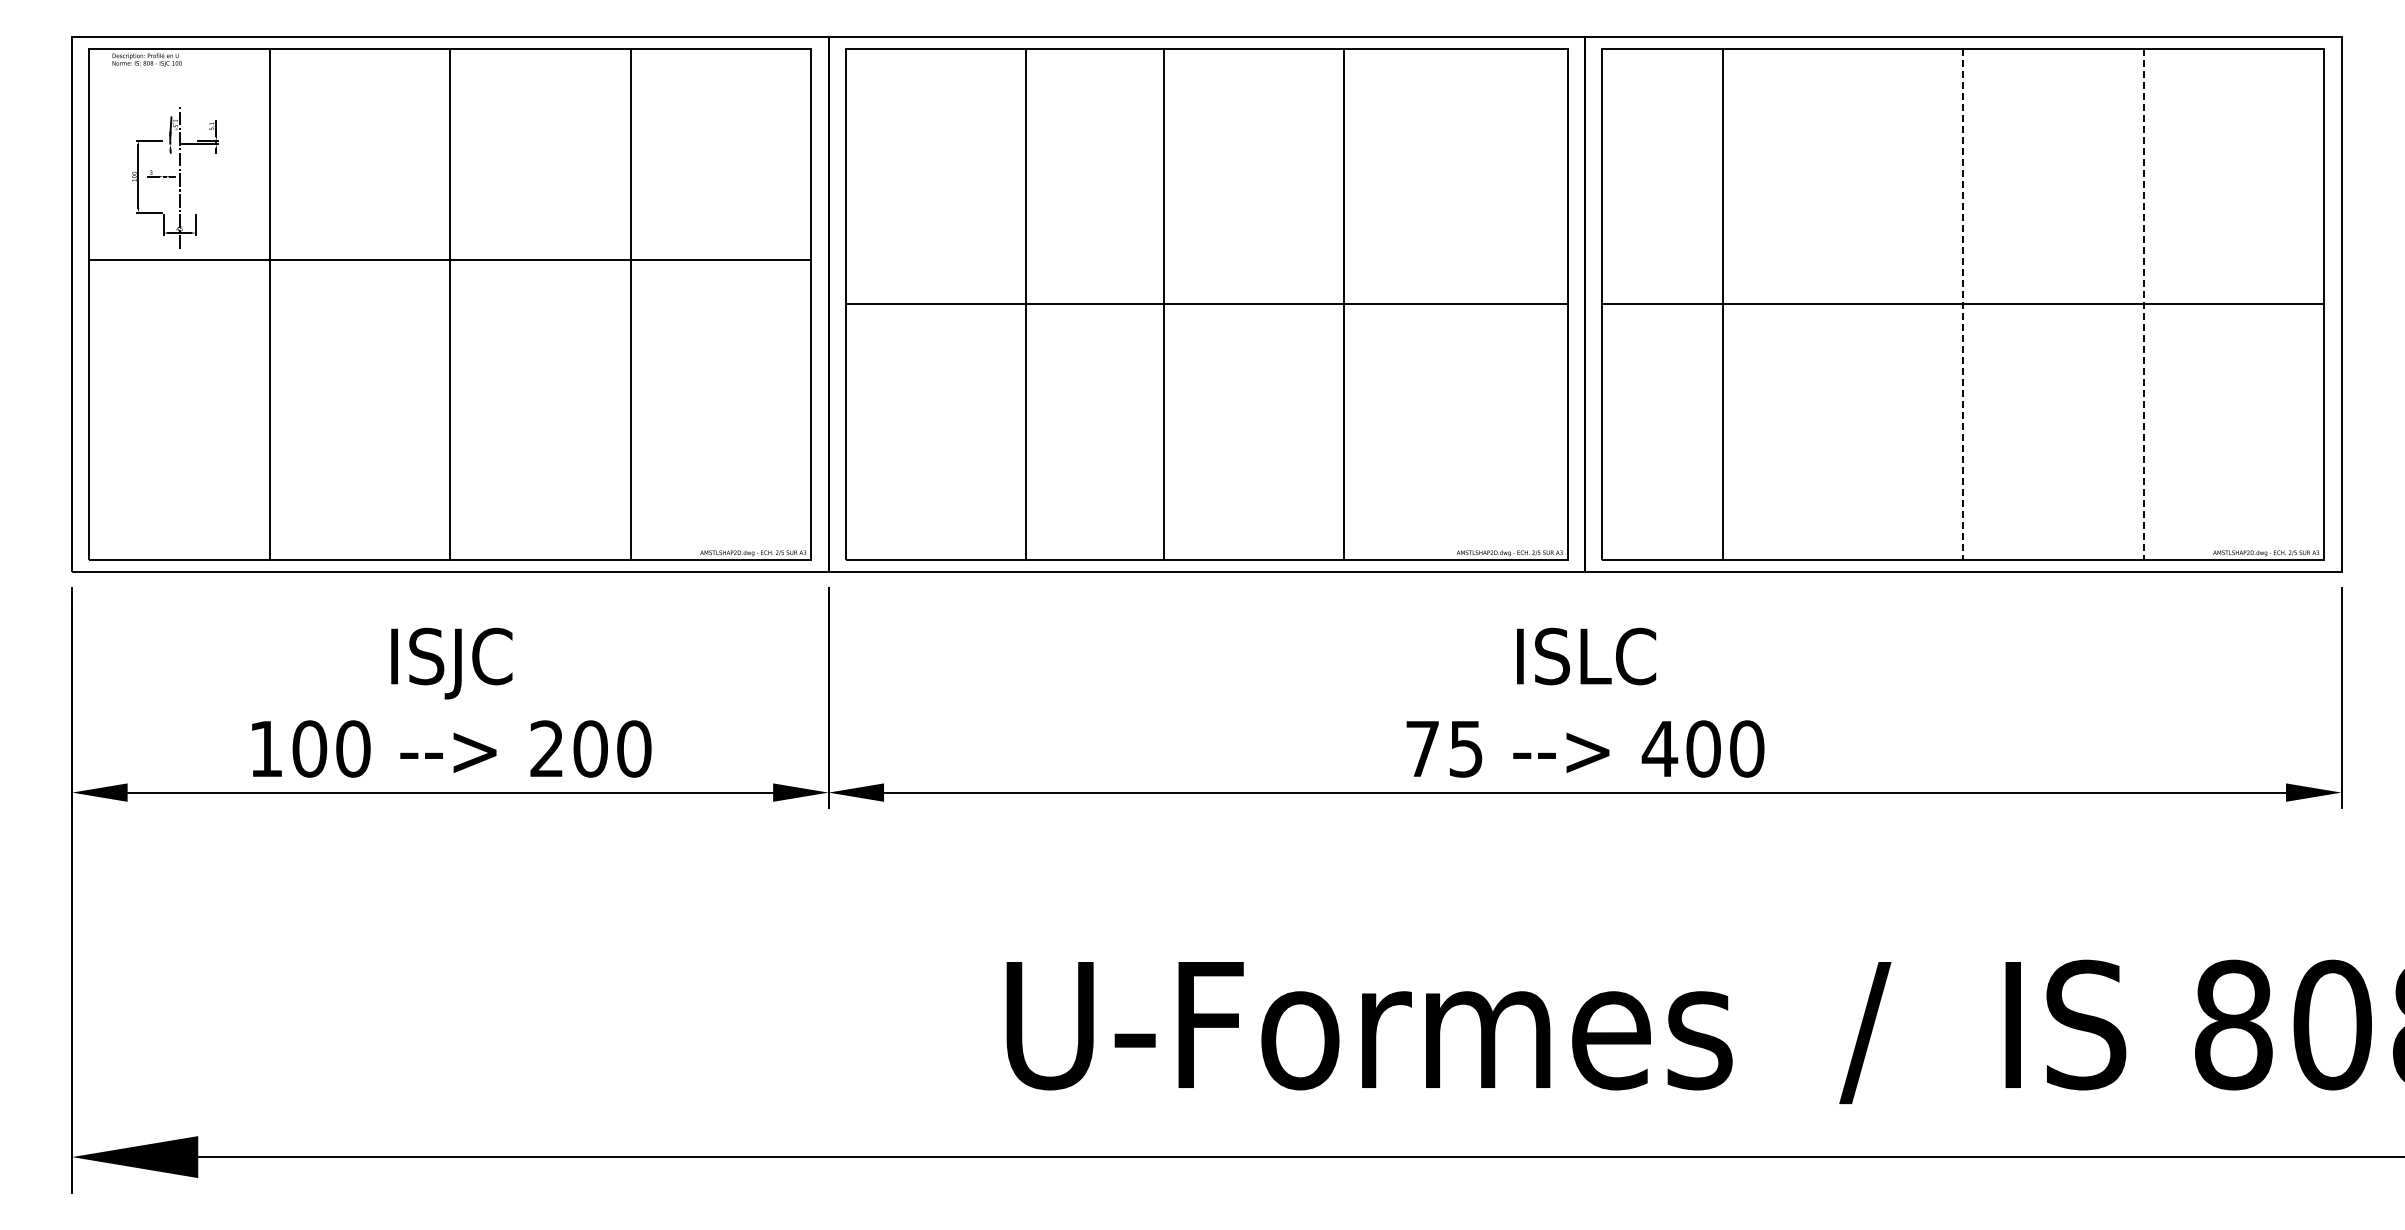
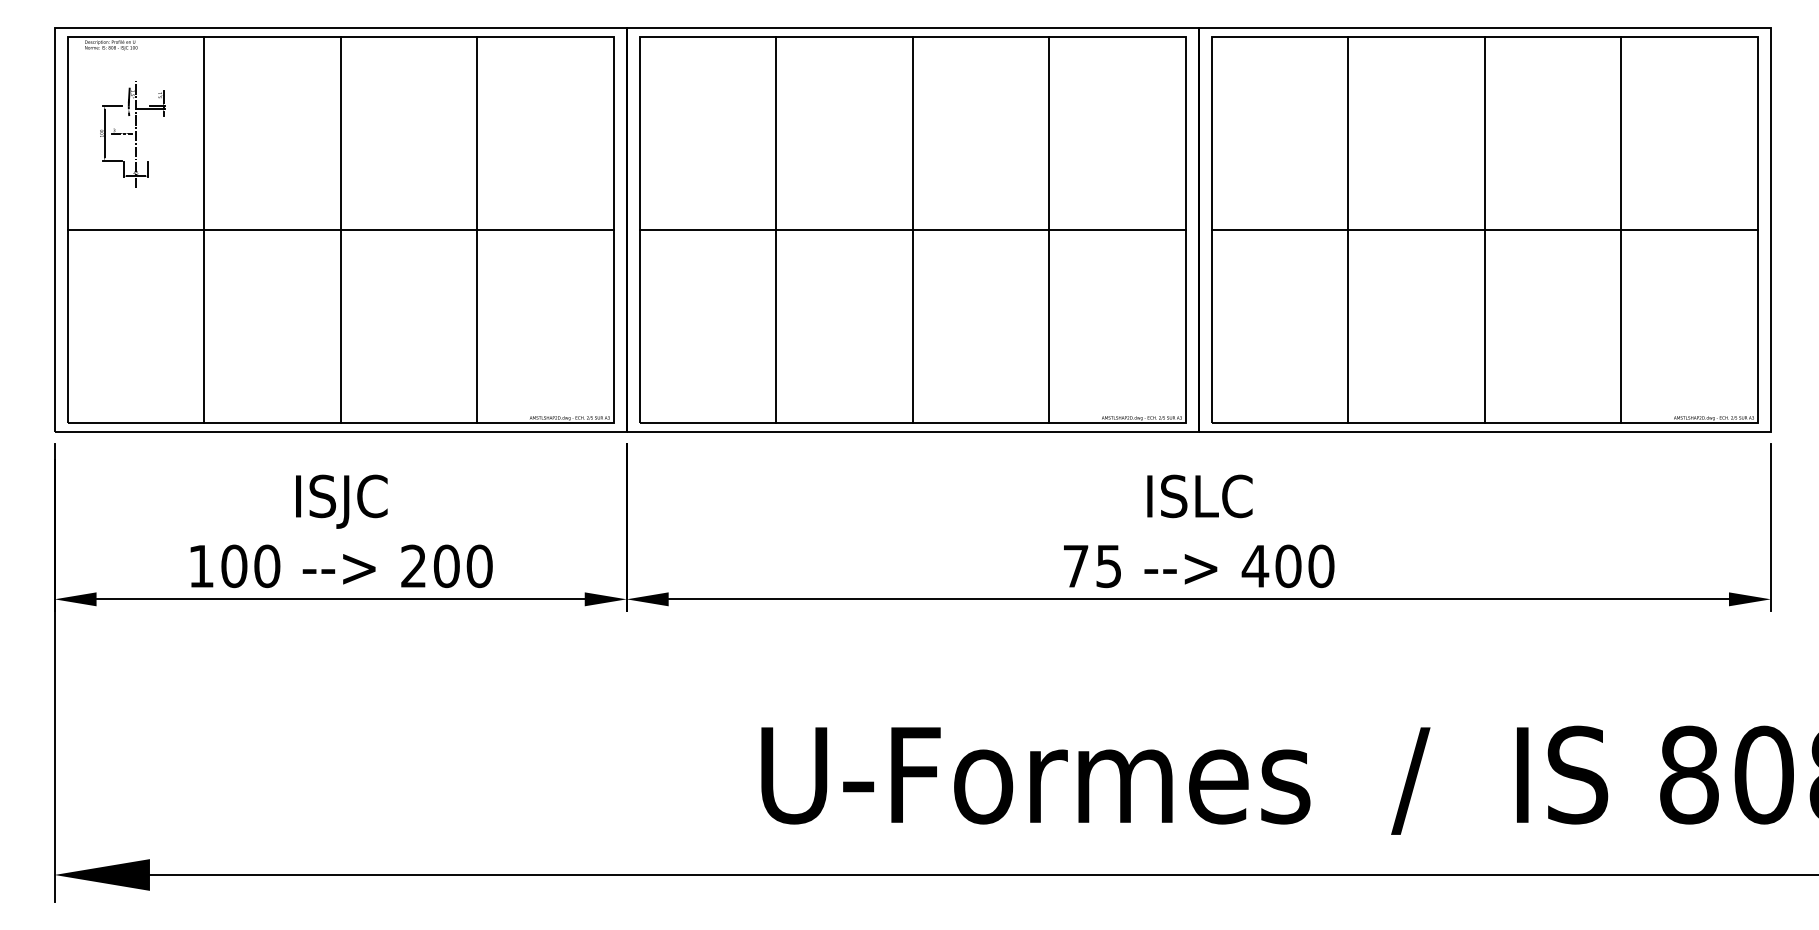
line: (450, 260) -> (340, 230), moved
line: (1163, 304) -> (912, 230), moved
line: (1344, 304) -> (1049, 230), moved
line: (1722, 304) -> (1348, 230), moved
line: (1963, 304) -> (1485, 230), dashed -> solid
line: (2143, 304) -> (1621, 230), dashed -> solid

